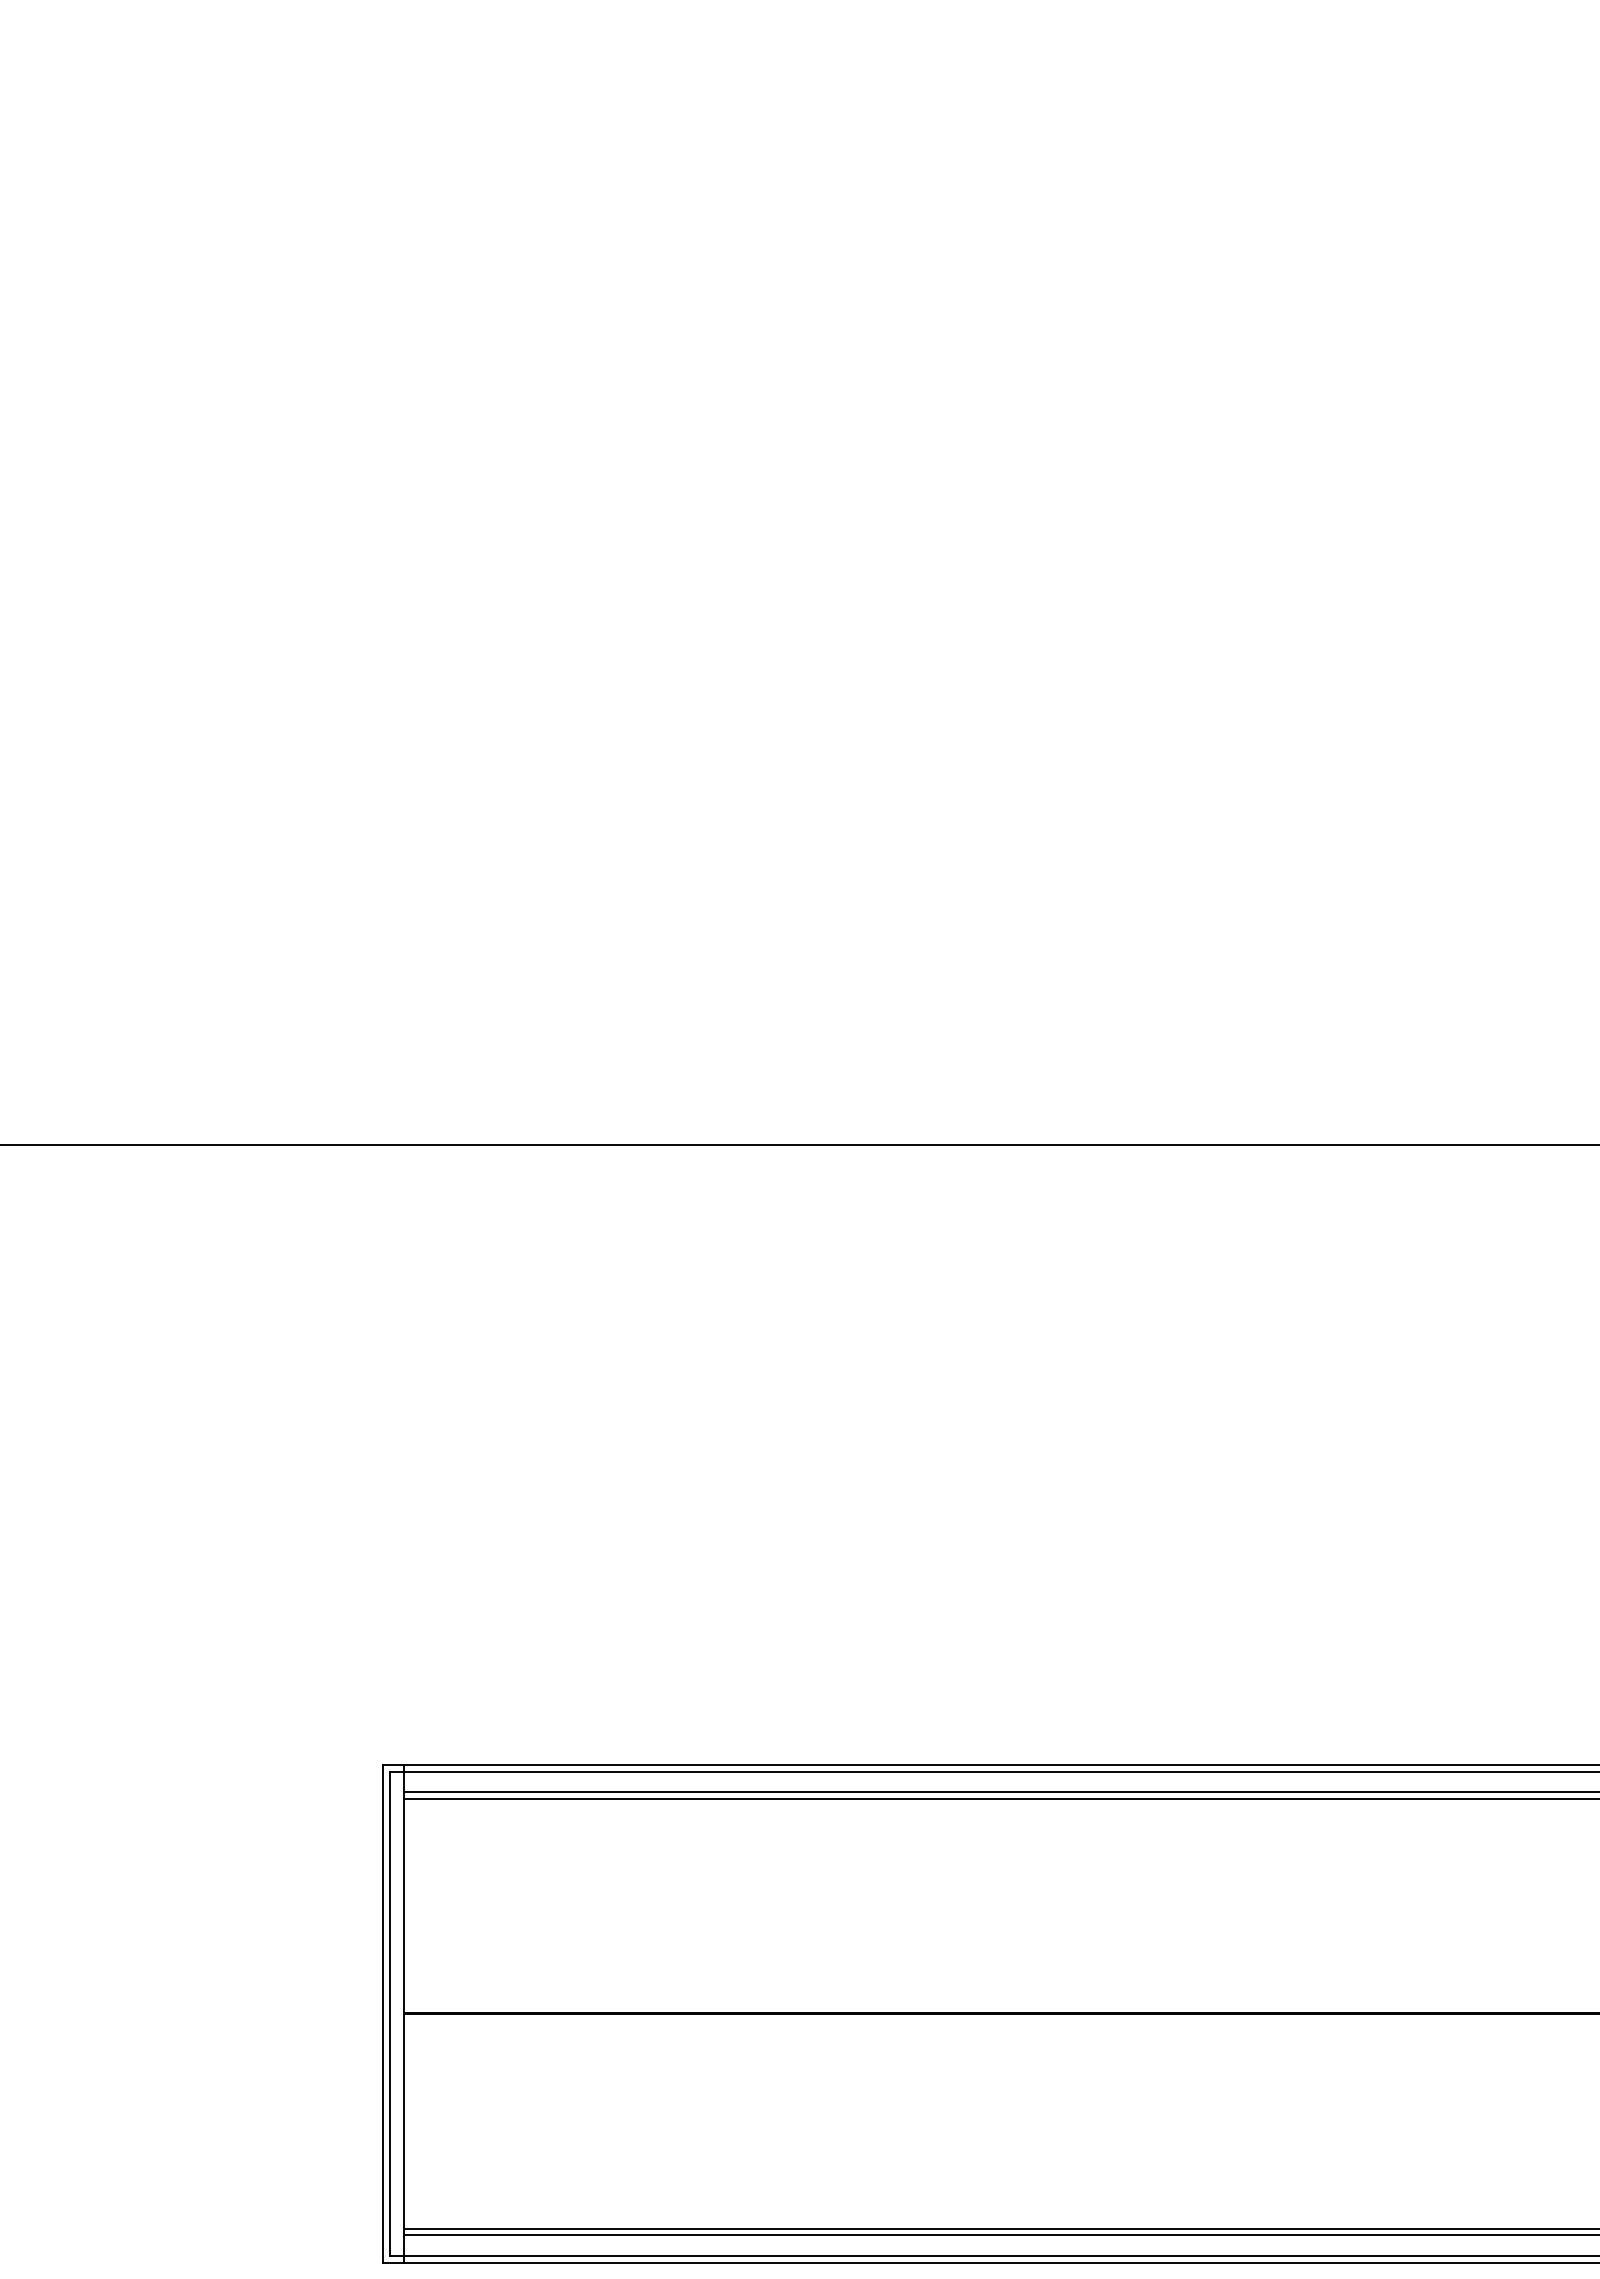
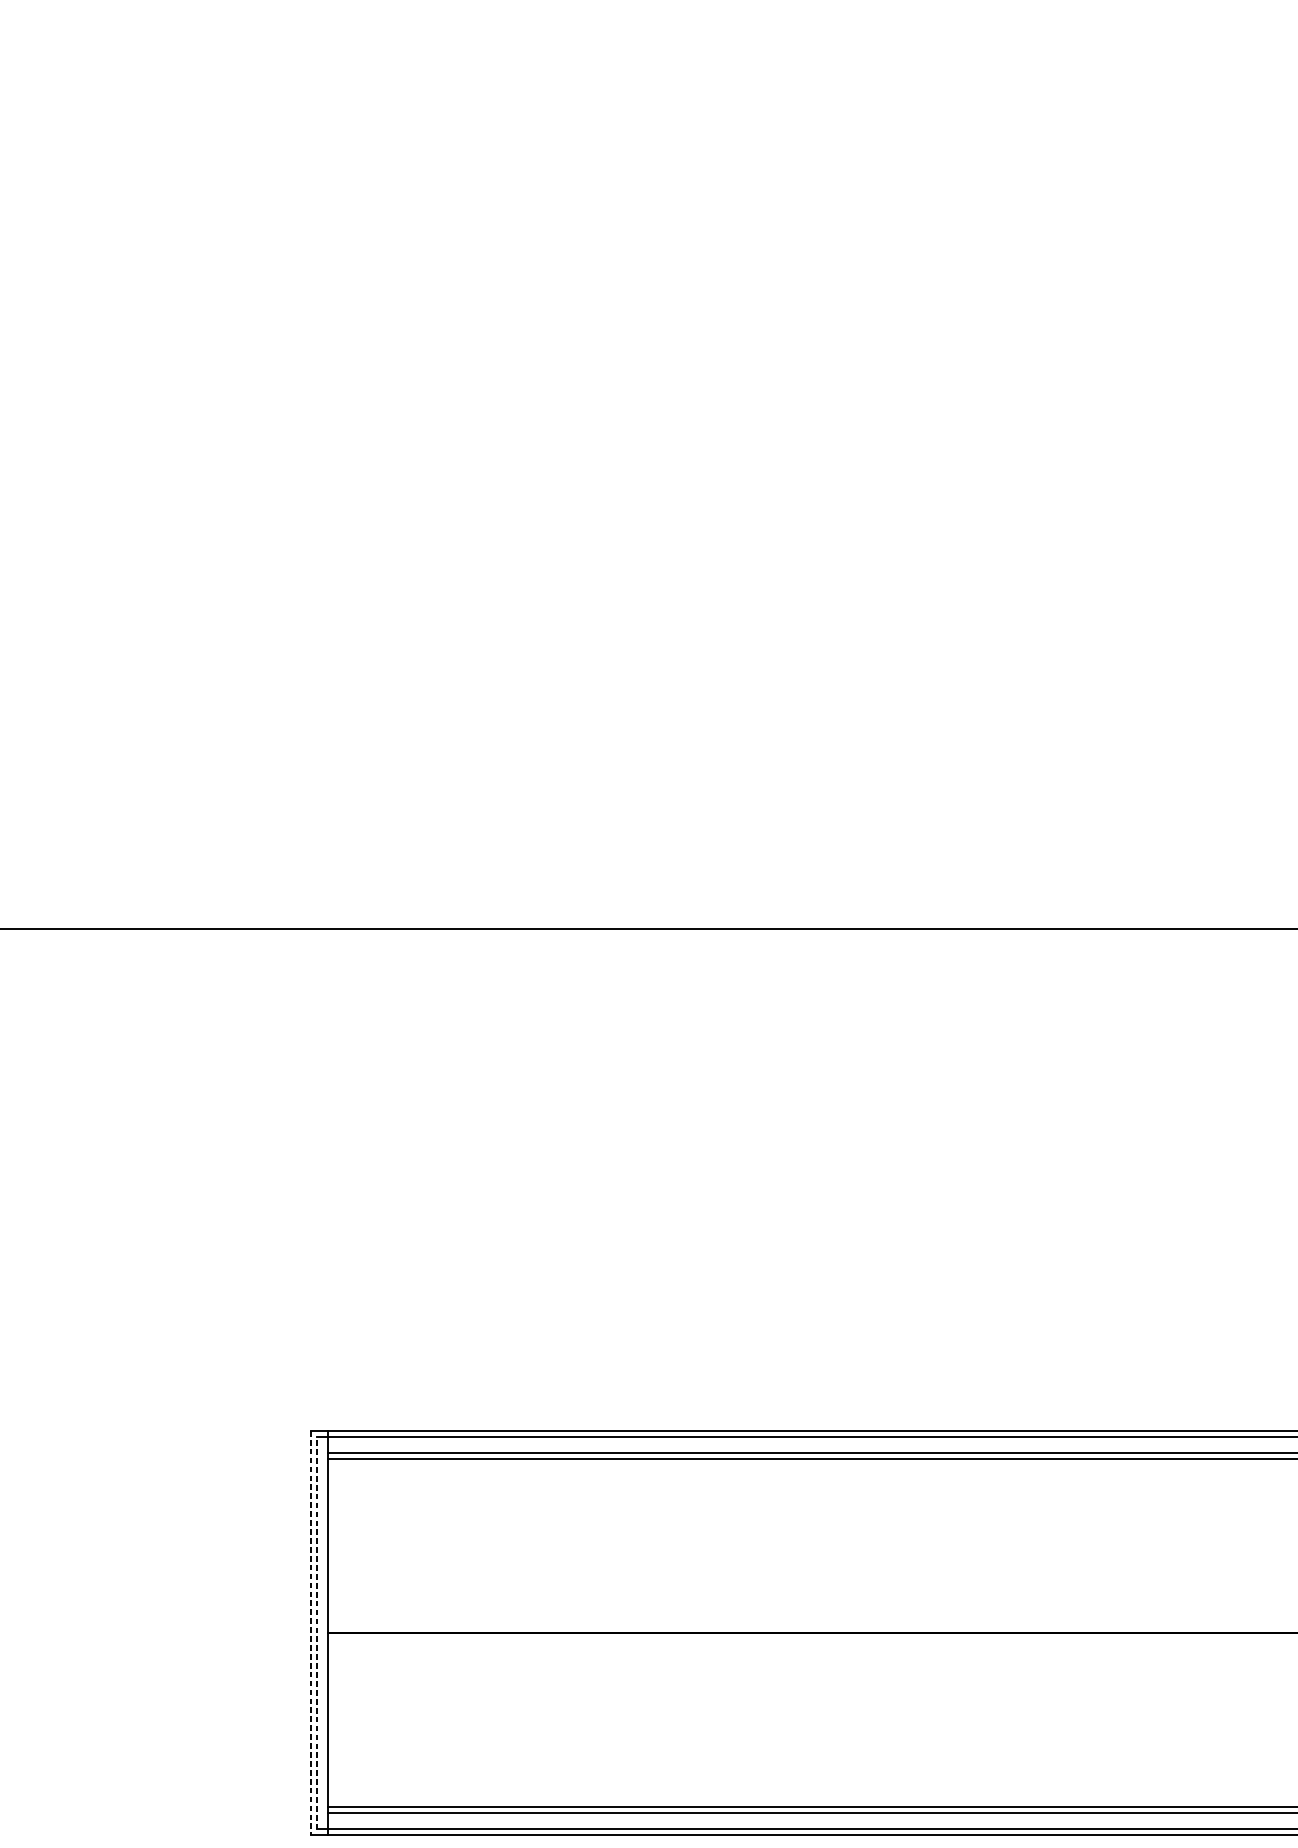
line: (390, 2013) -> (316, 1632), solid -> dashed
line: (383, 2014) -> (311, 1633), solid -> dashed

